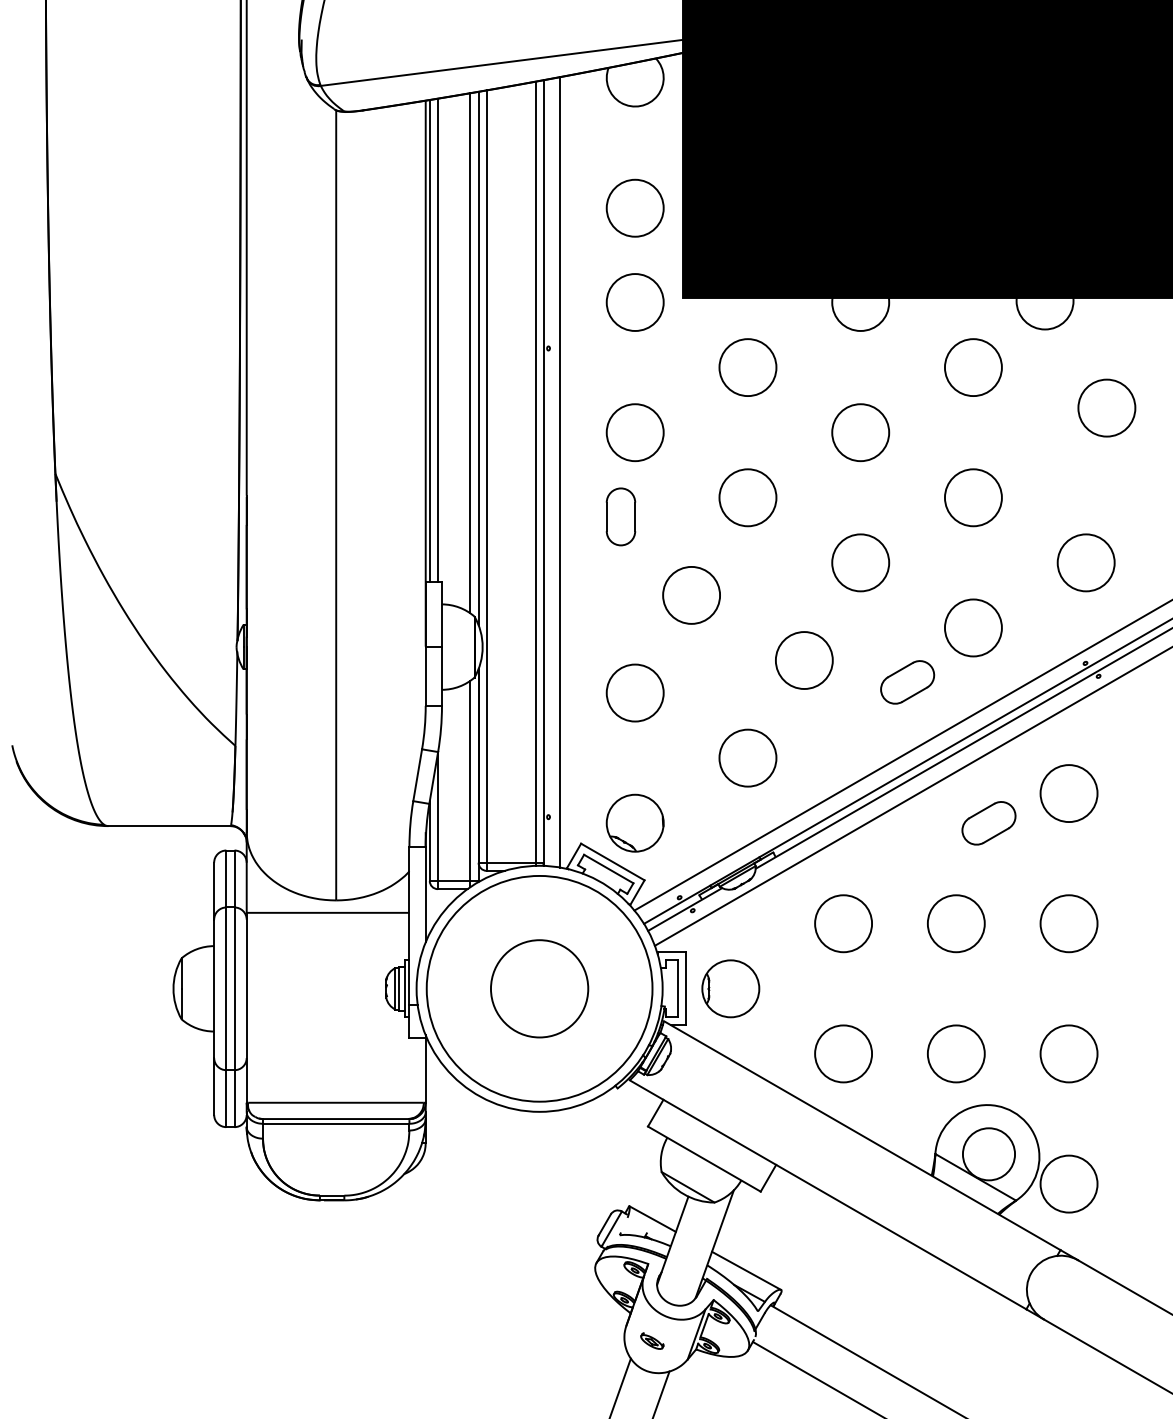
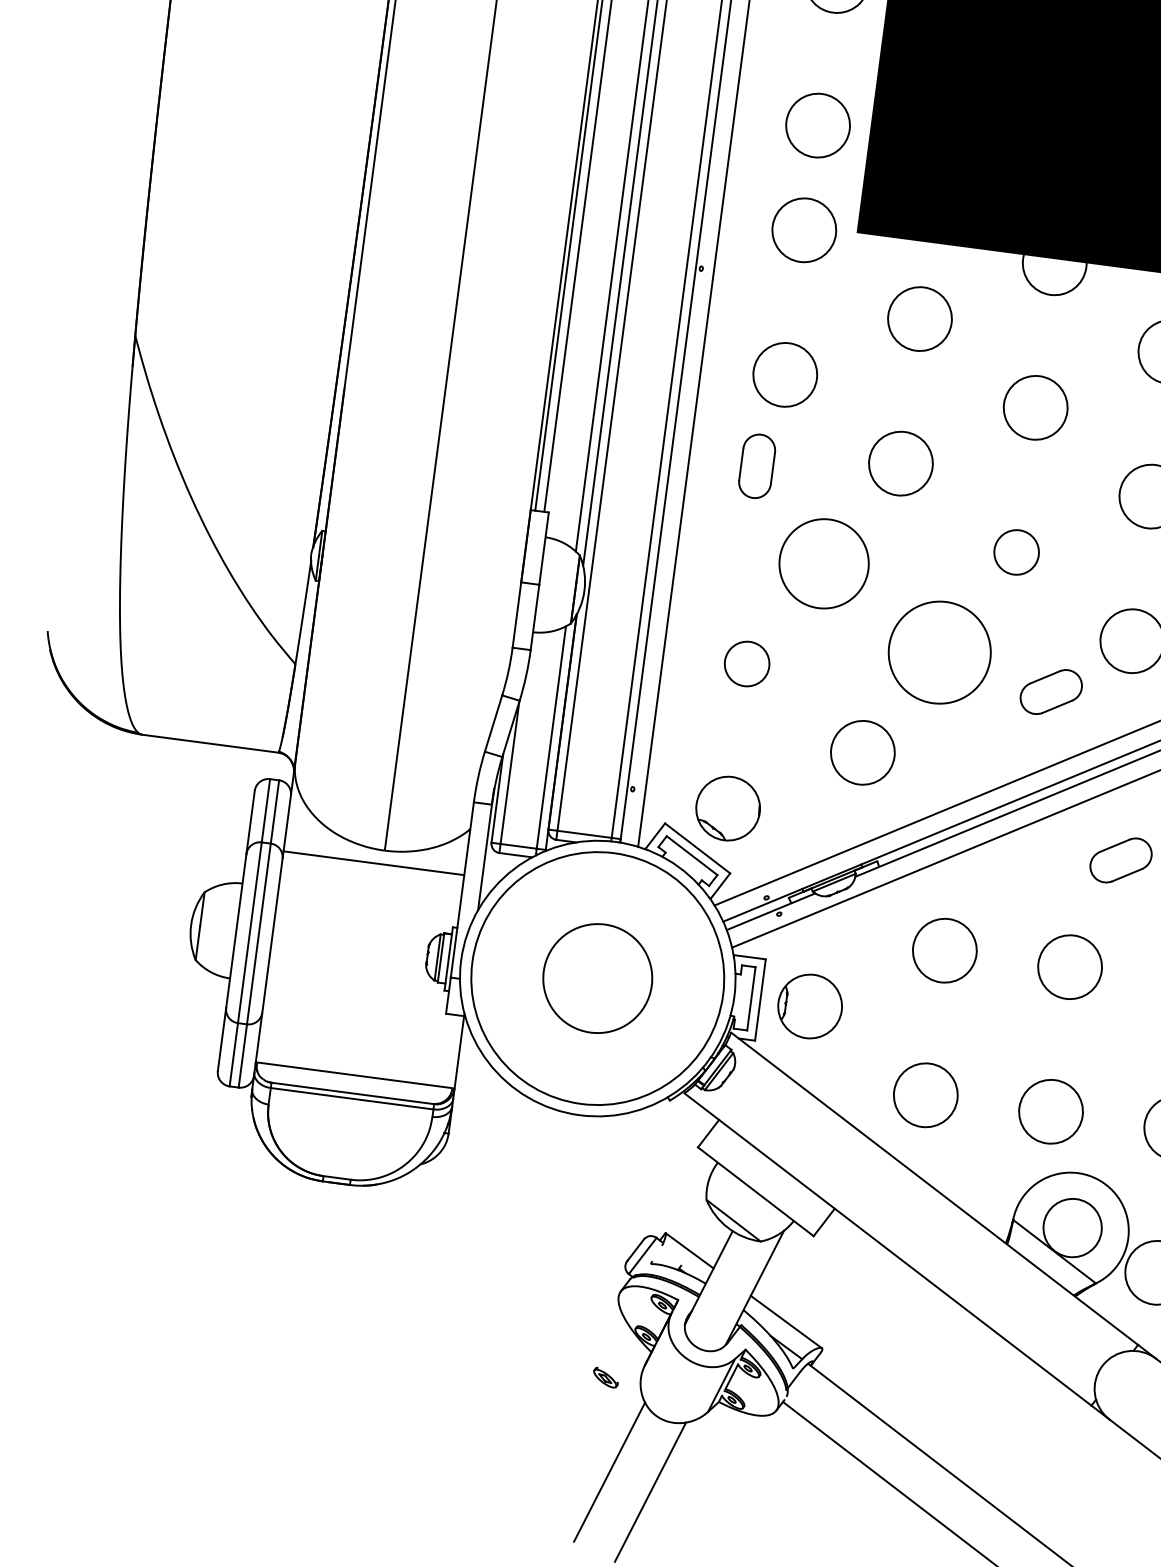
circle: (860, 562) -> (1016, 552), size x0.7
circle: (691, 595) -> (823, 563), size x1.4
circle: (803, 660) -> (938, 652), size x1.6
circle: (634, 692) -> (746, 663), size x0.7
part: (652, 1340) -> (606, 1377), moved

